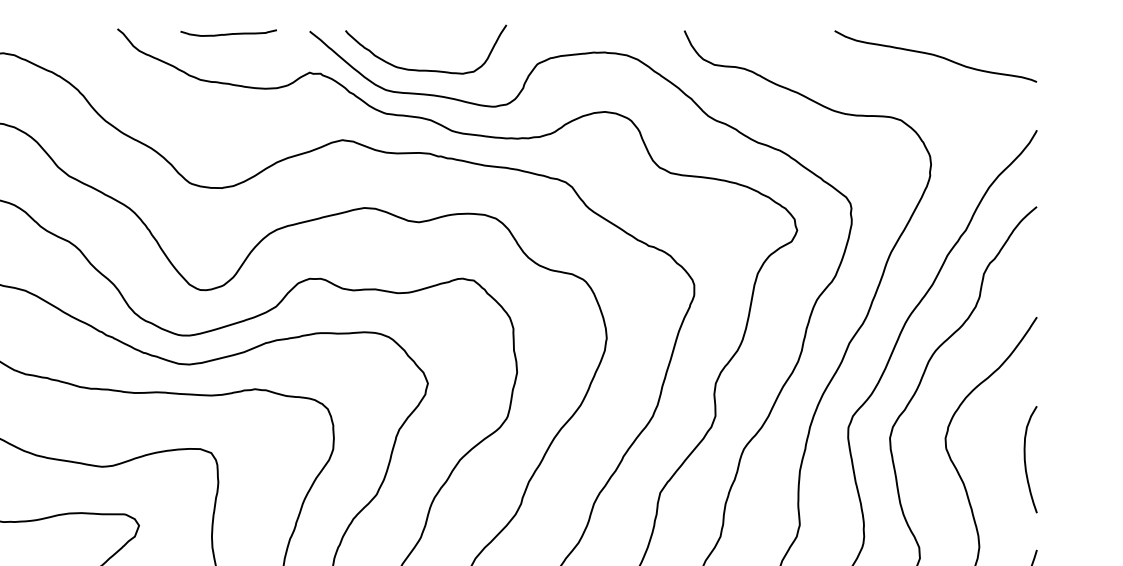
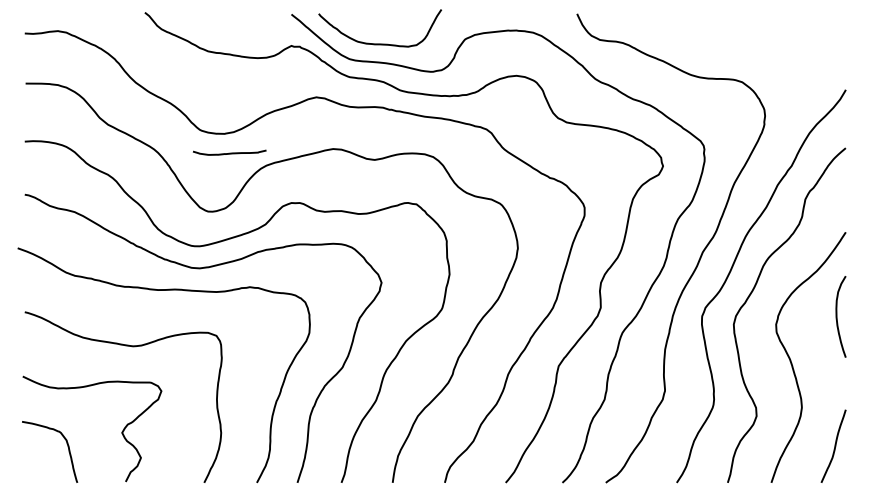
curve: (228, 32) -> (229, 152), moved
curve: (935, 56) -> (768, 33), removed
curve: (1026, 459) -> (837, 316), moved

